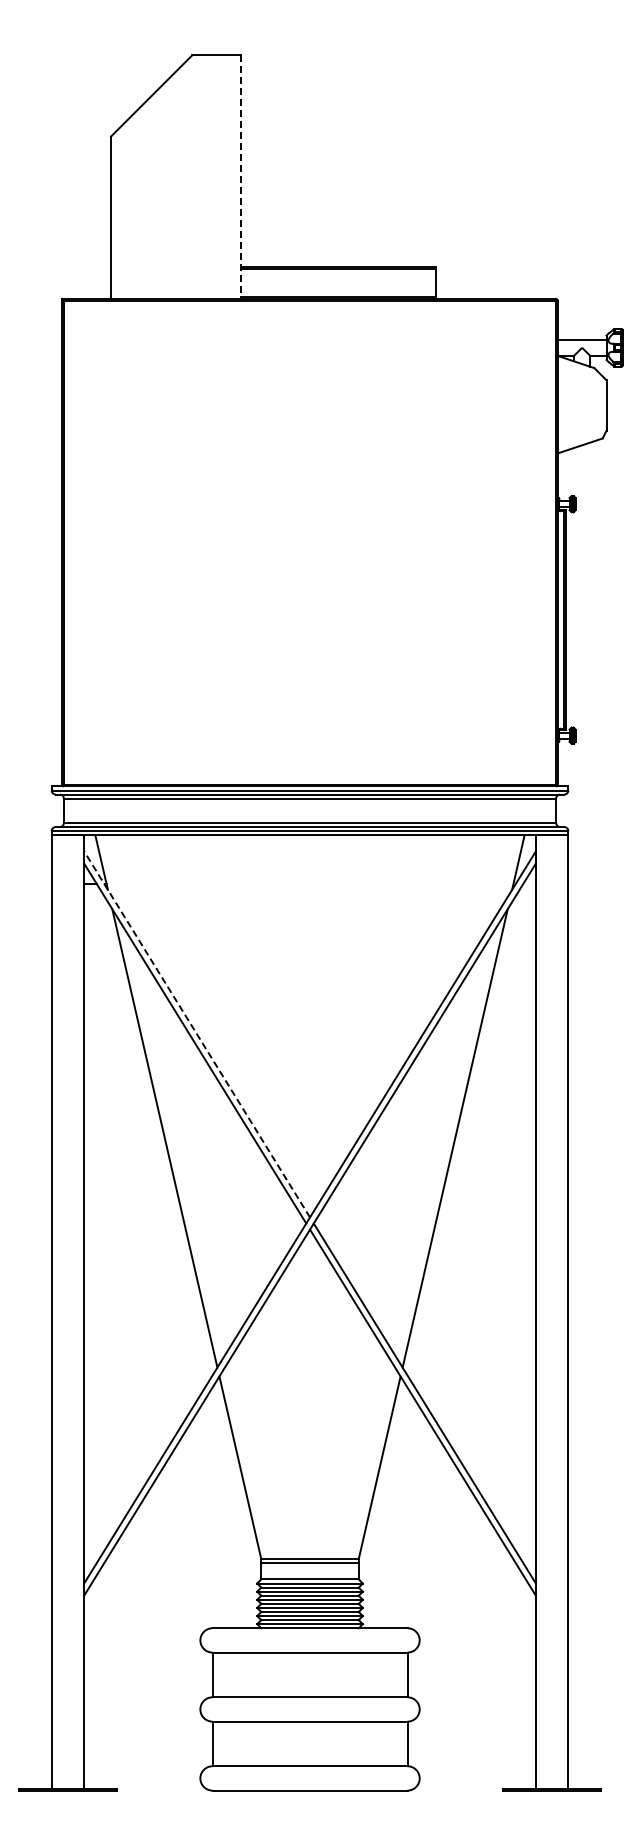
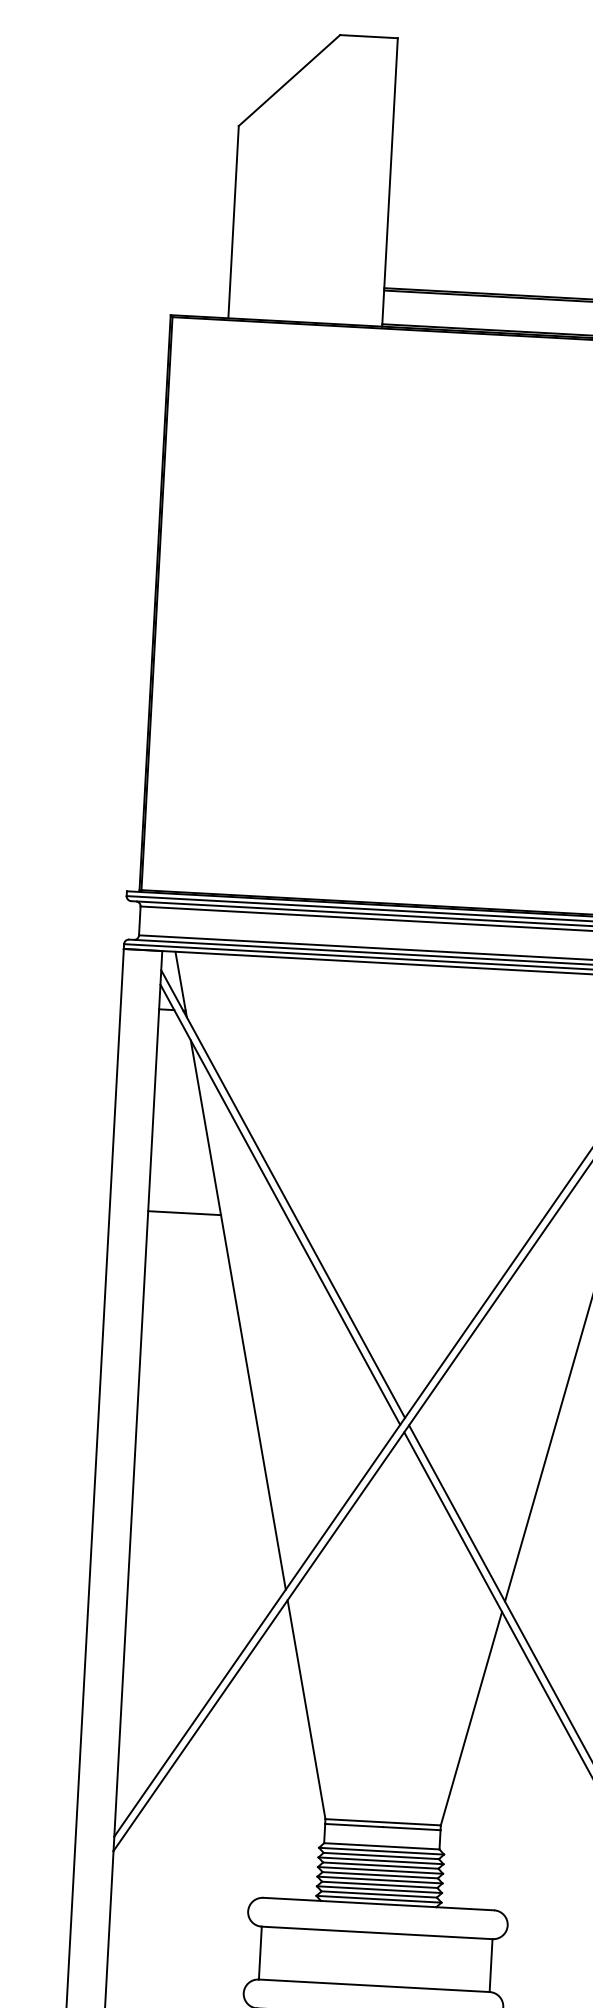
line: (240, 177) -> (389, 182), dashed -> solid
line: (196, 1034) -> (282, 1194), dashed -> solid
line: (114, 1054) -> (184, 1212), added

